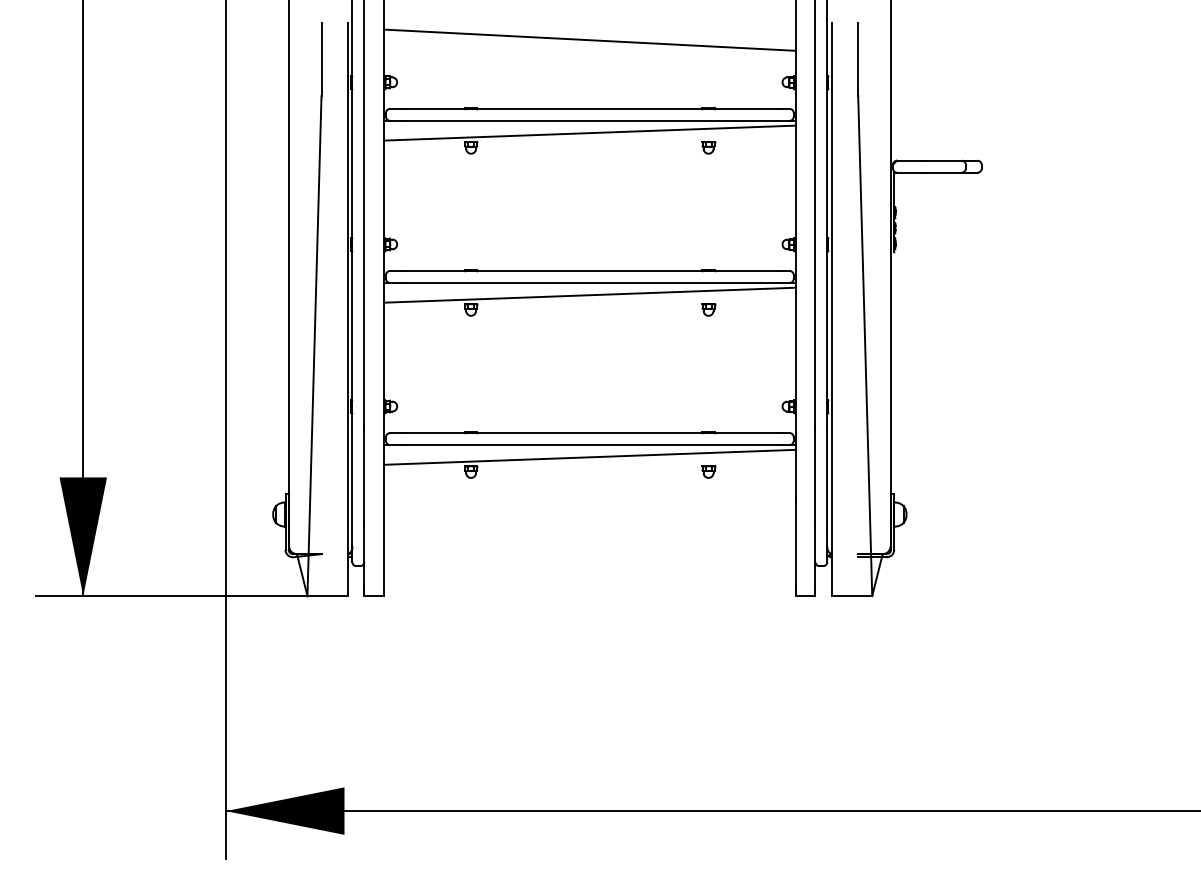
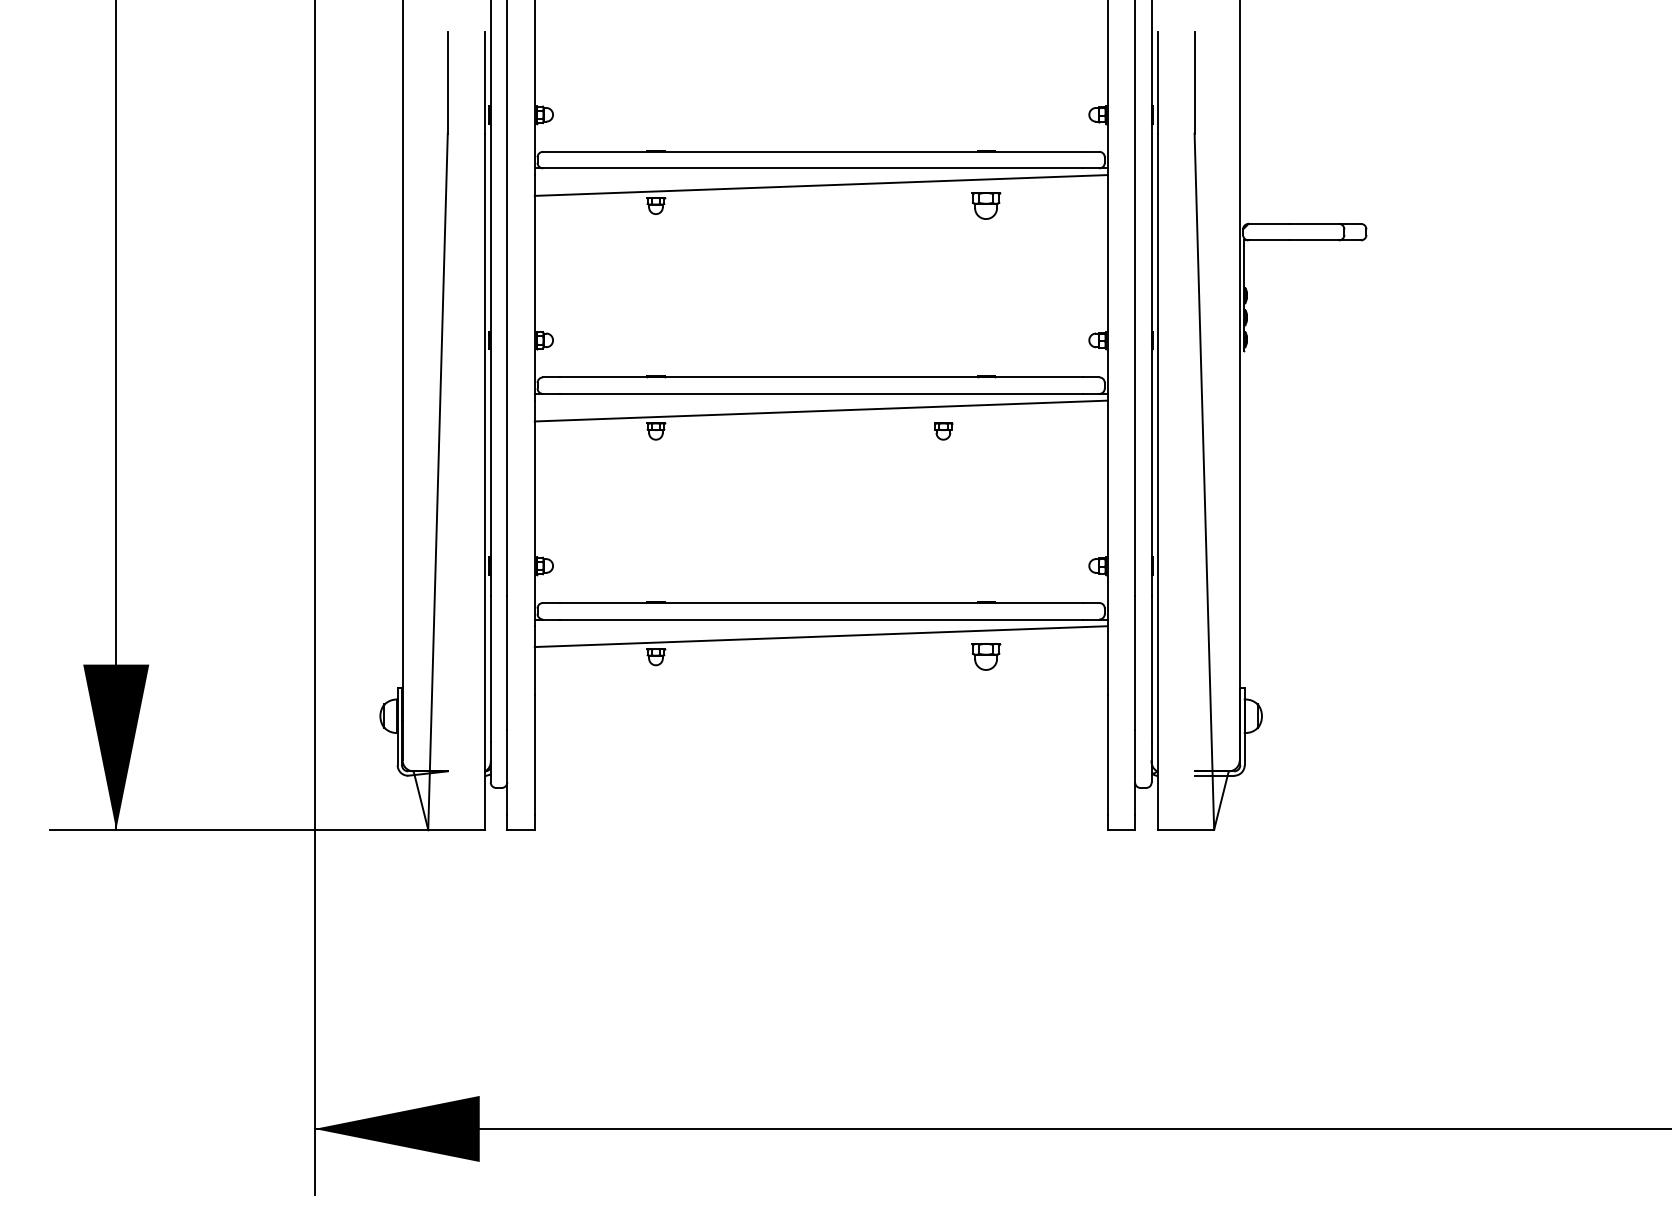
line: (589, 39) -> (820, 55), removed
part: (708, 147) -> (986, 205), size x1.6
part: (708, 309) -> (943, 431), moved
part: (708, 472) -> (986, 657), size x1.6

